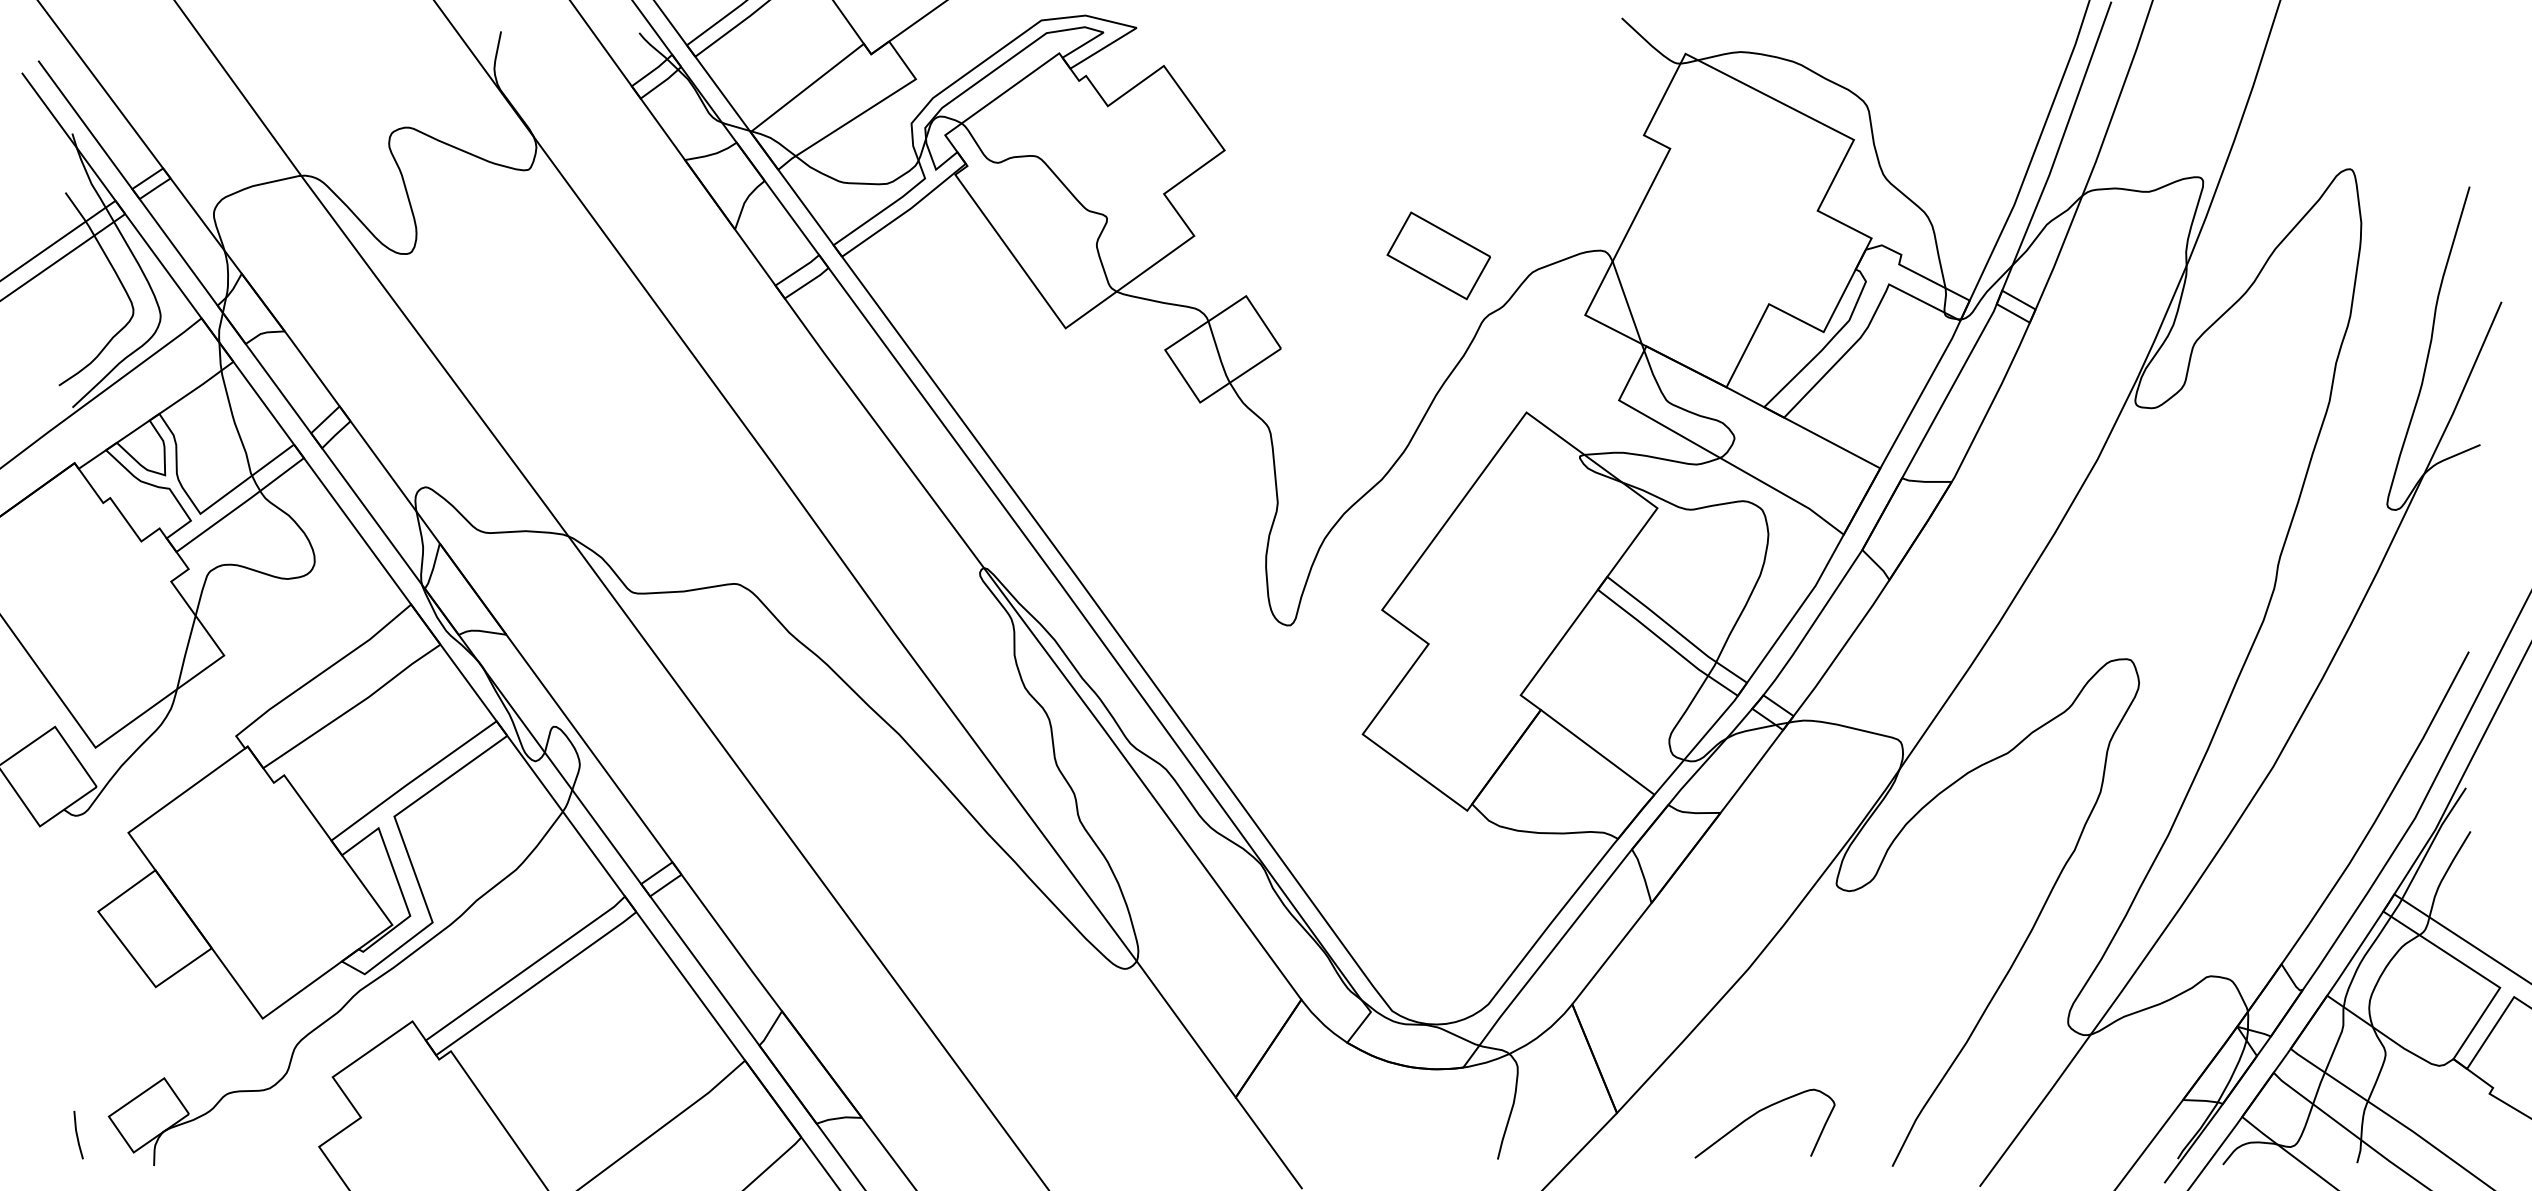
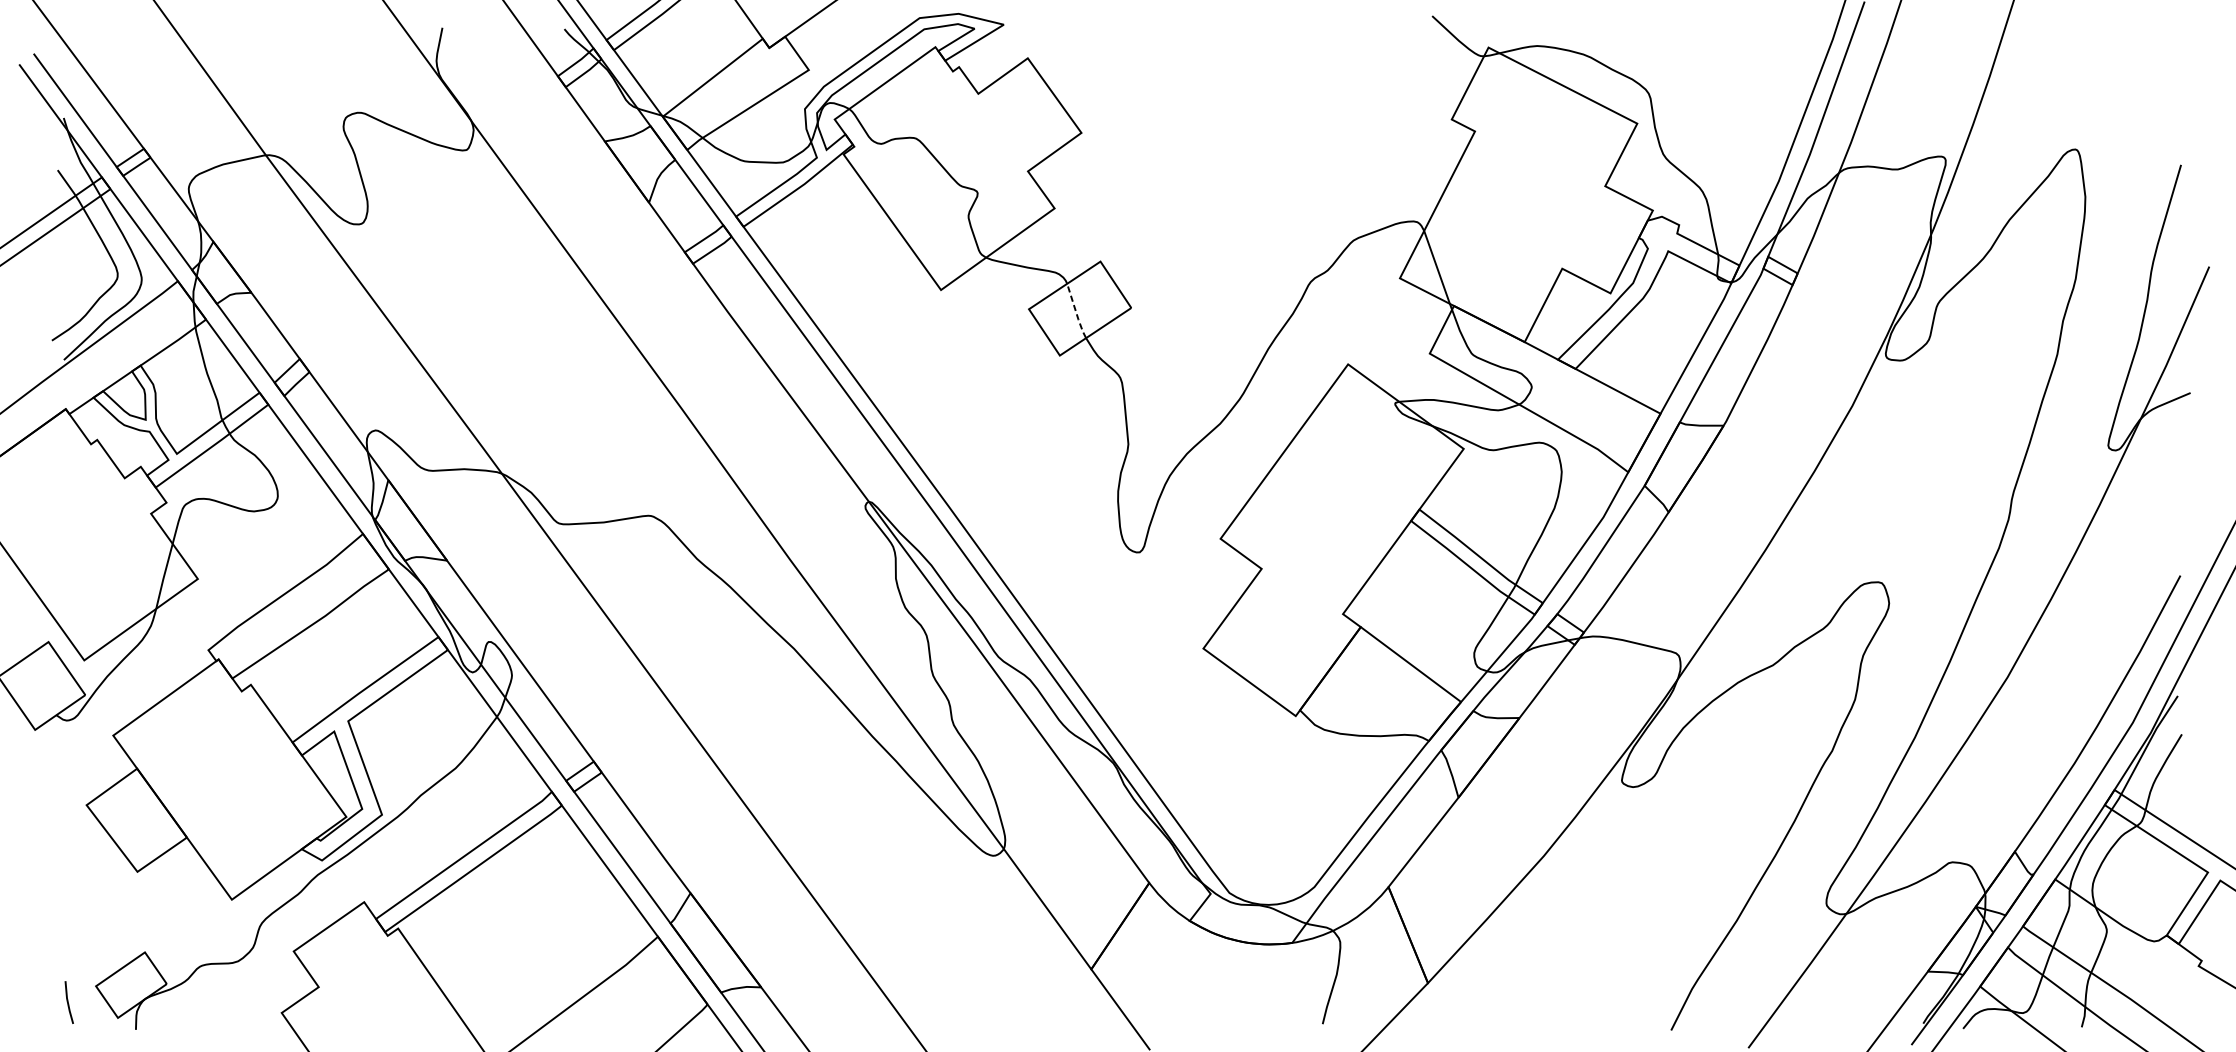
part: (1438, 255) -> (1270, 225), removed
line: (1218, 353) -> (1076, 312), solid -> dashed
curve: (1756, 1114) -> (1551, 984), removed

